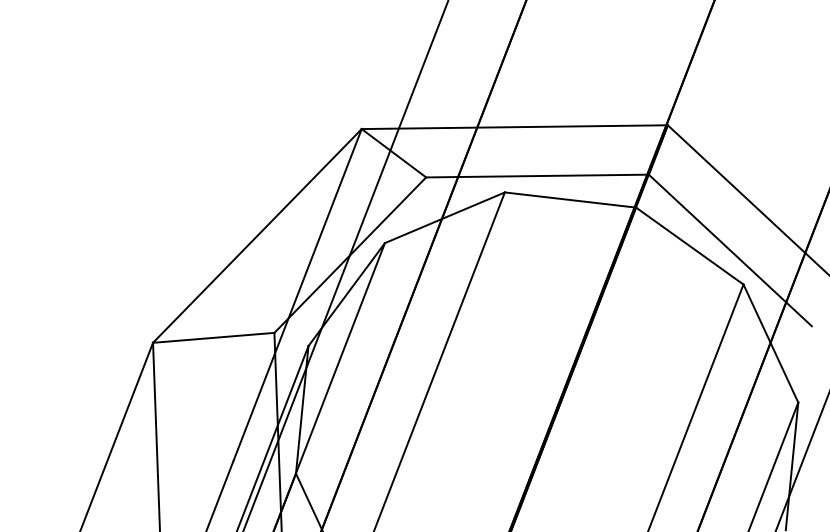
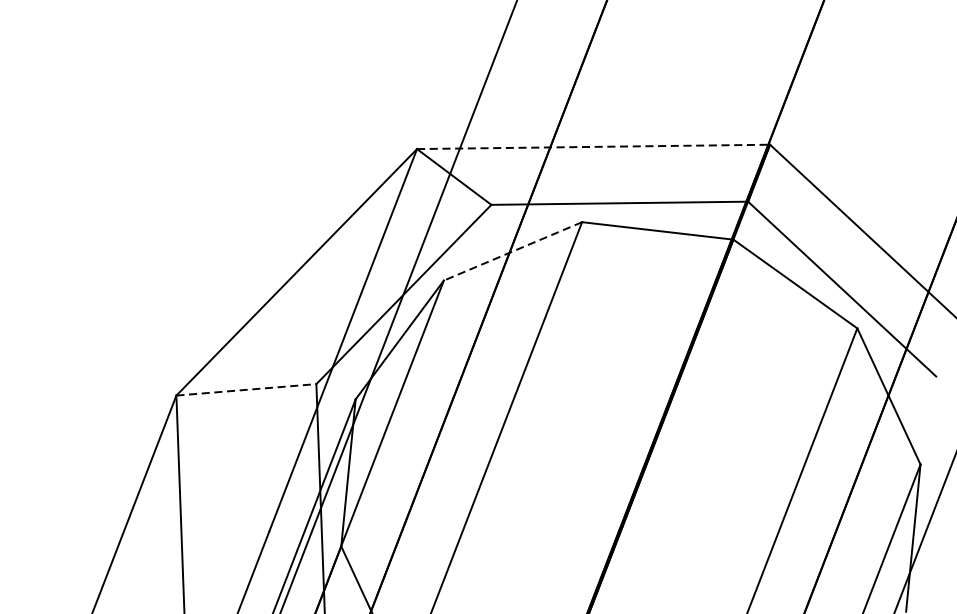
line: (515, 127) -> (594, 147), solid -> dashed
line: (444, 217) -> (512, 251), solid -> dashed
line: (213, 337) -> (246, 389), solid -> dashed

